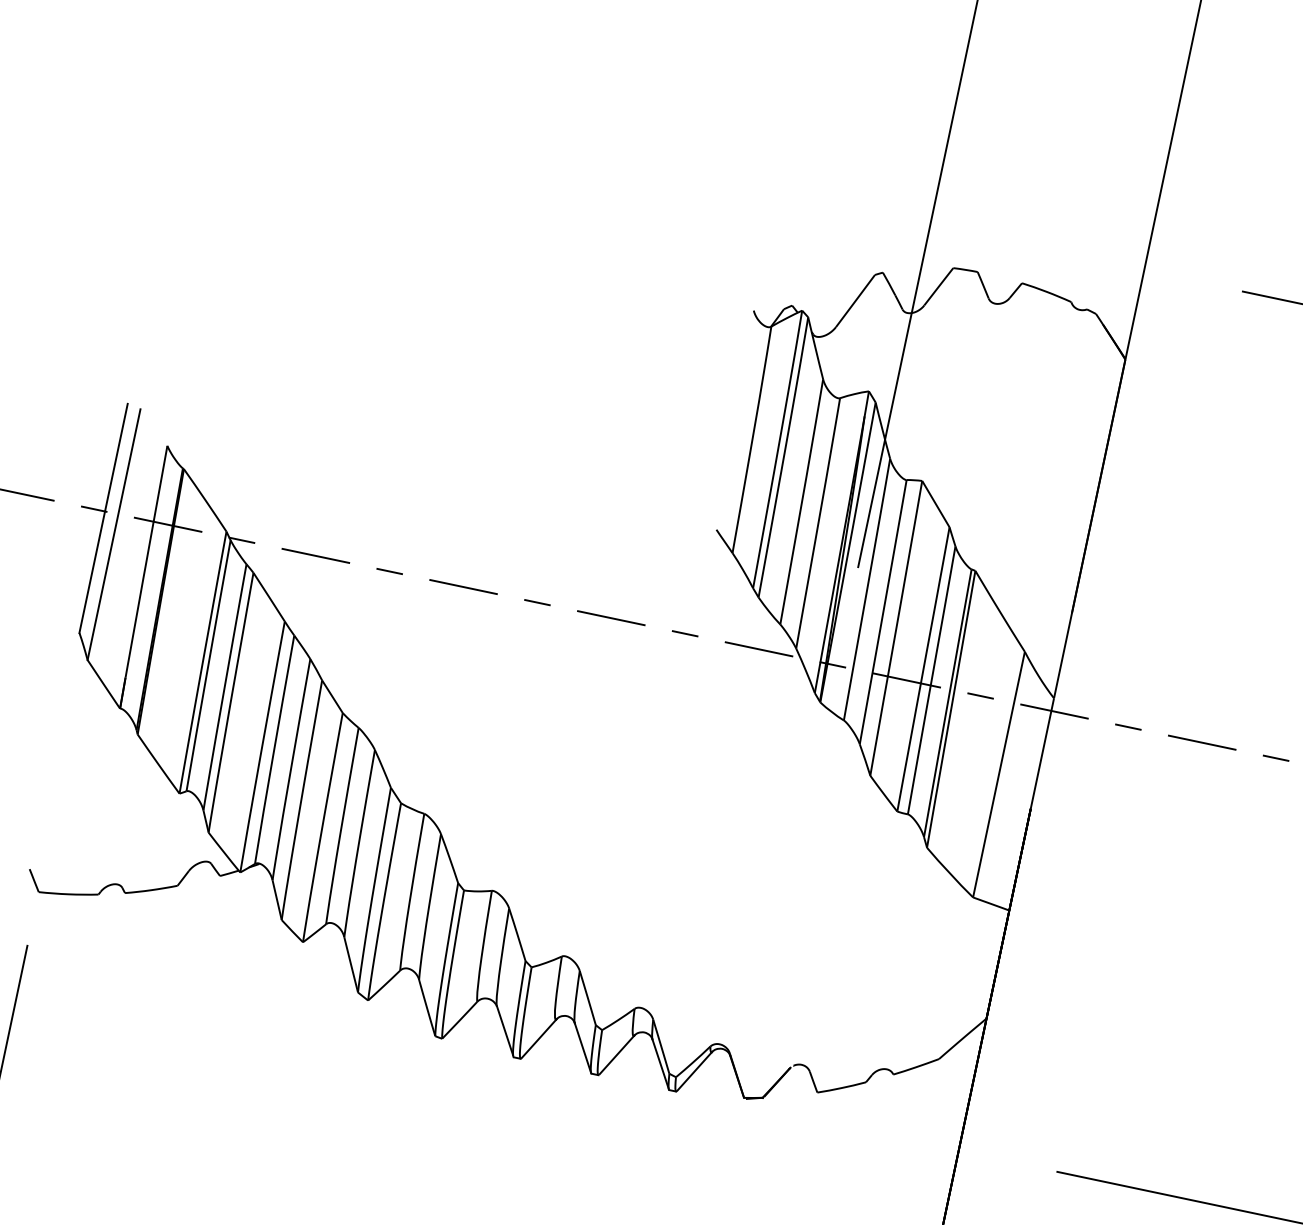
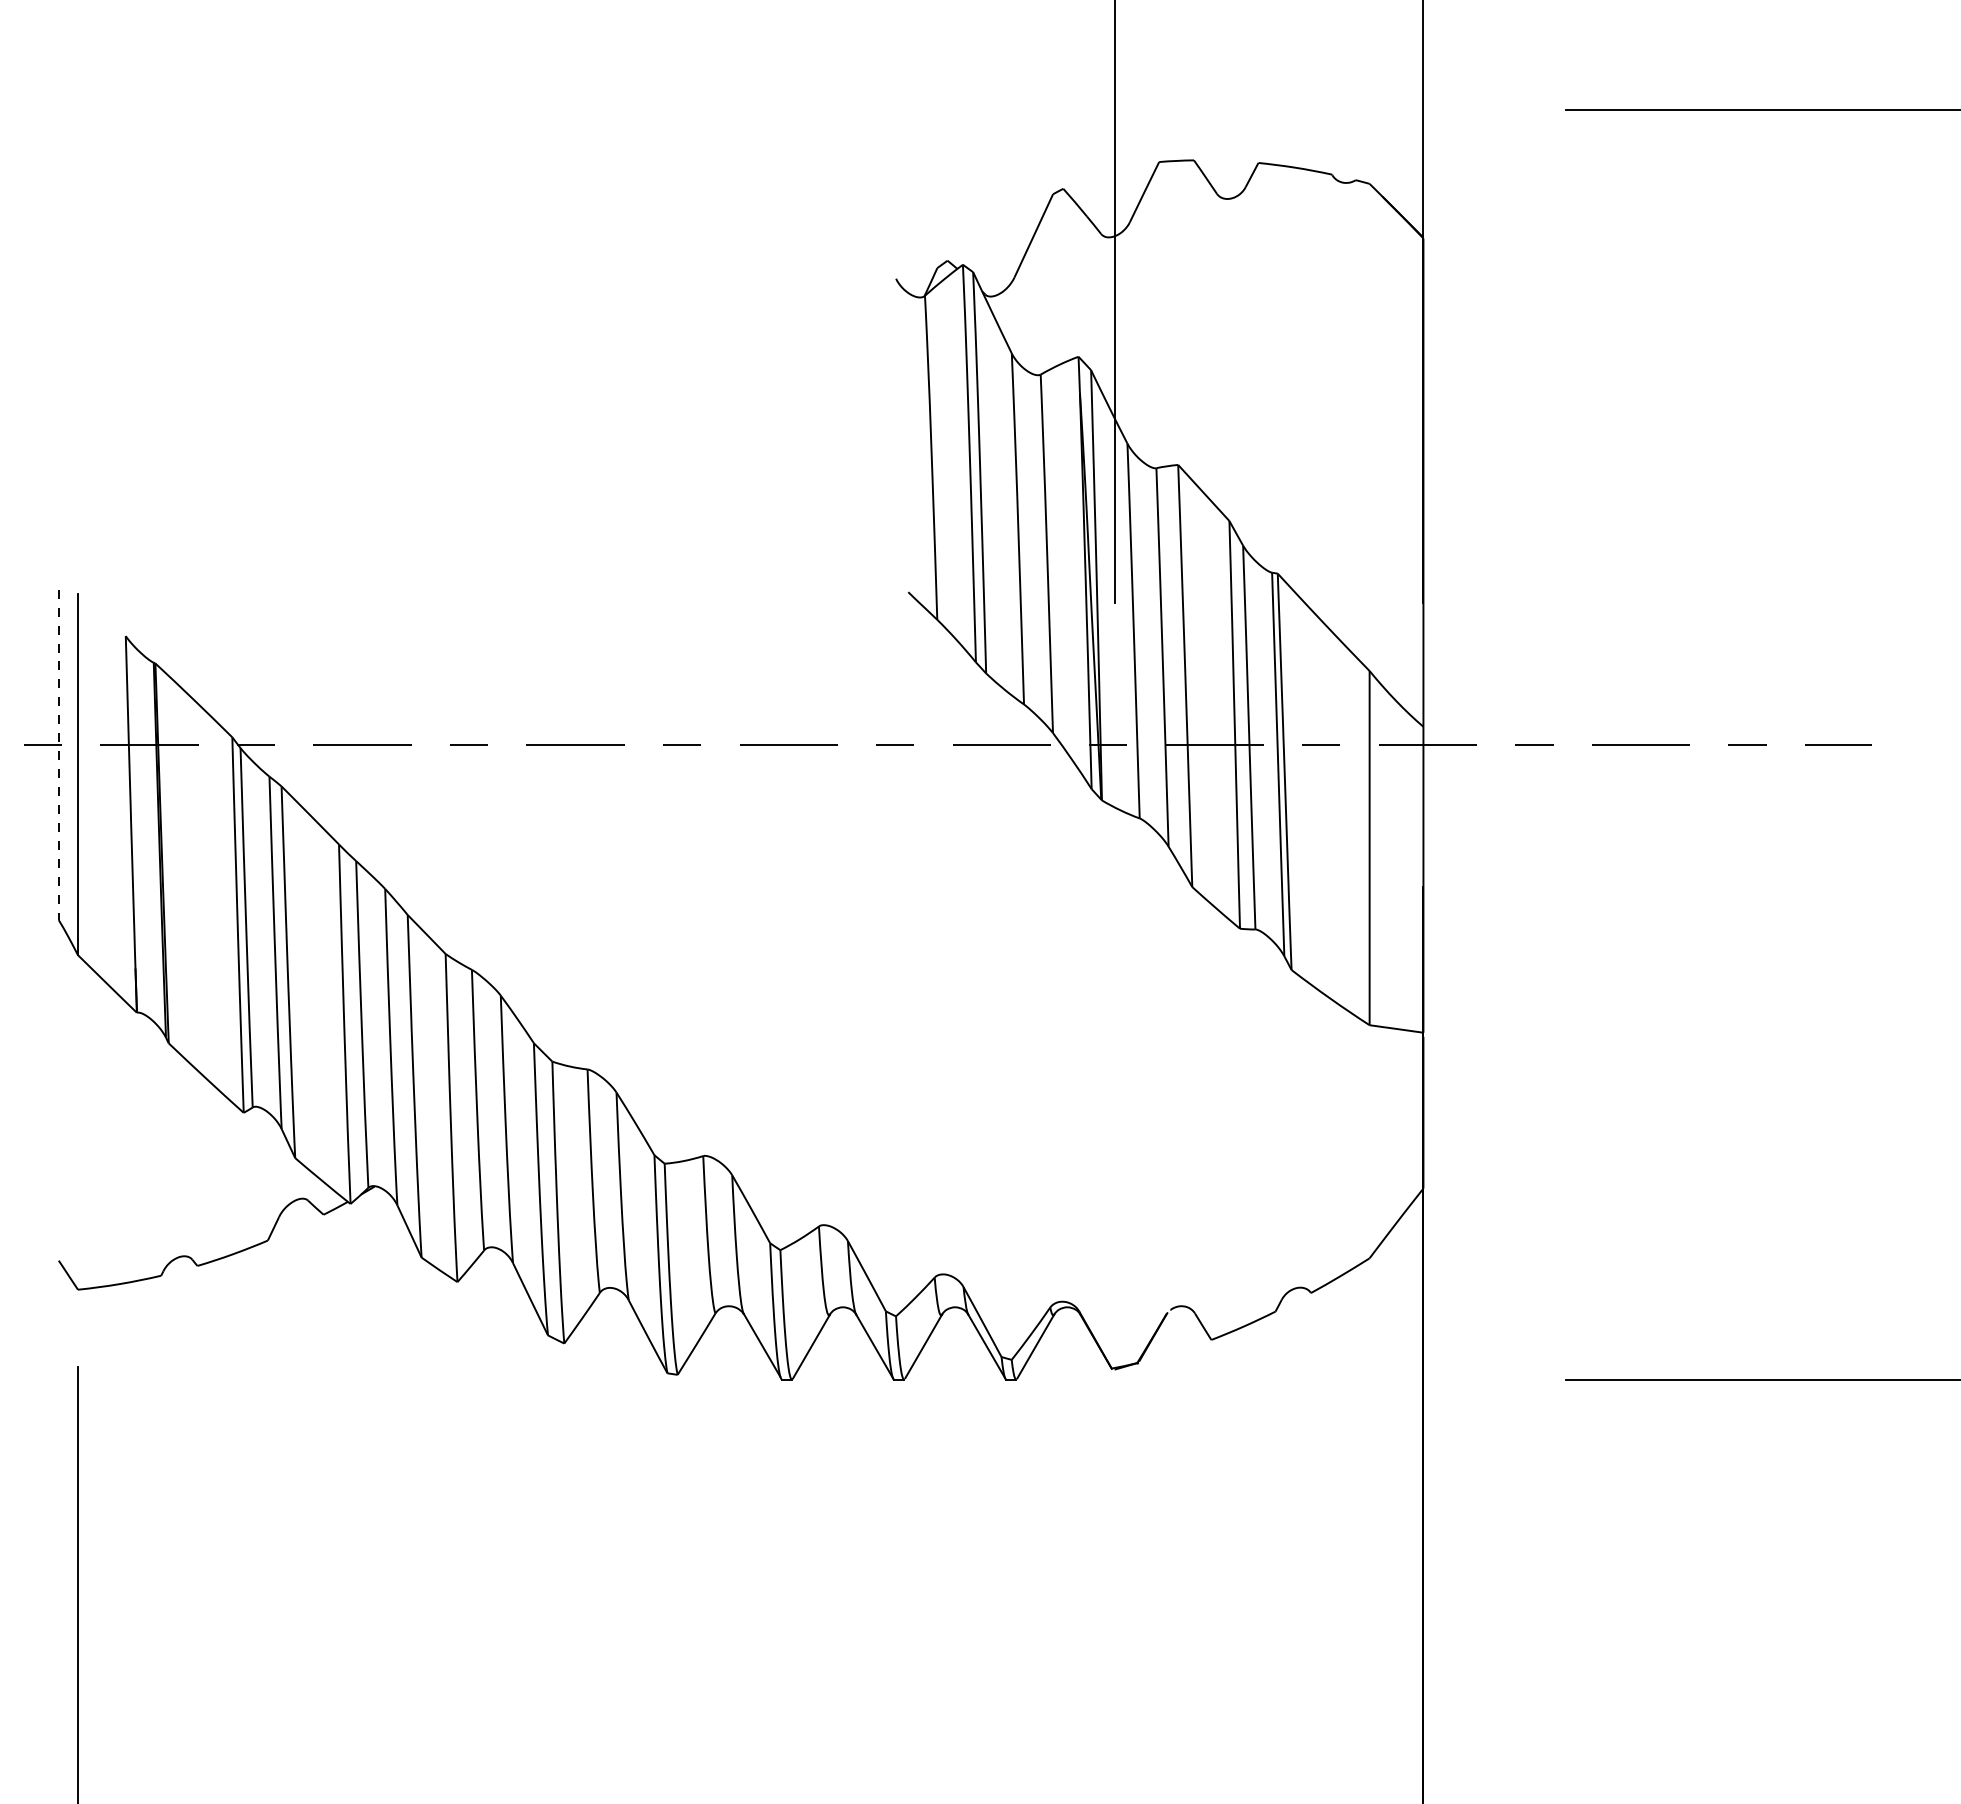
line: (103, 518) -> (58, 755), solid -> dashed

